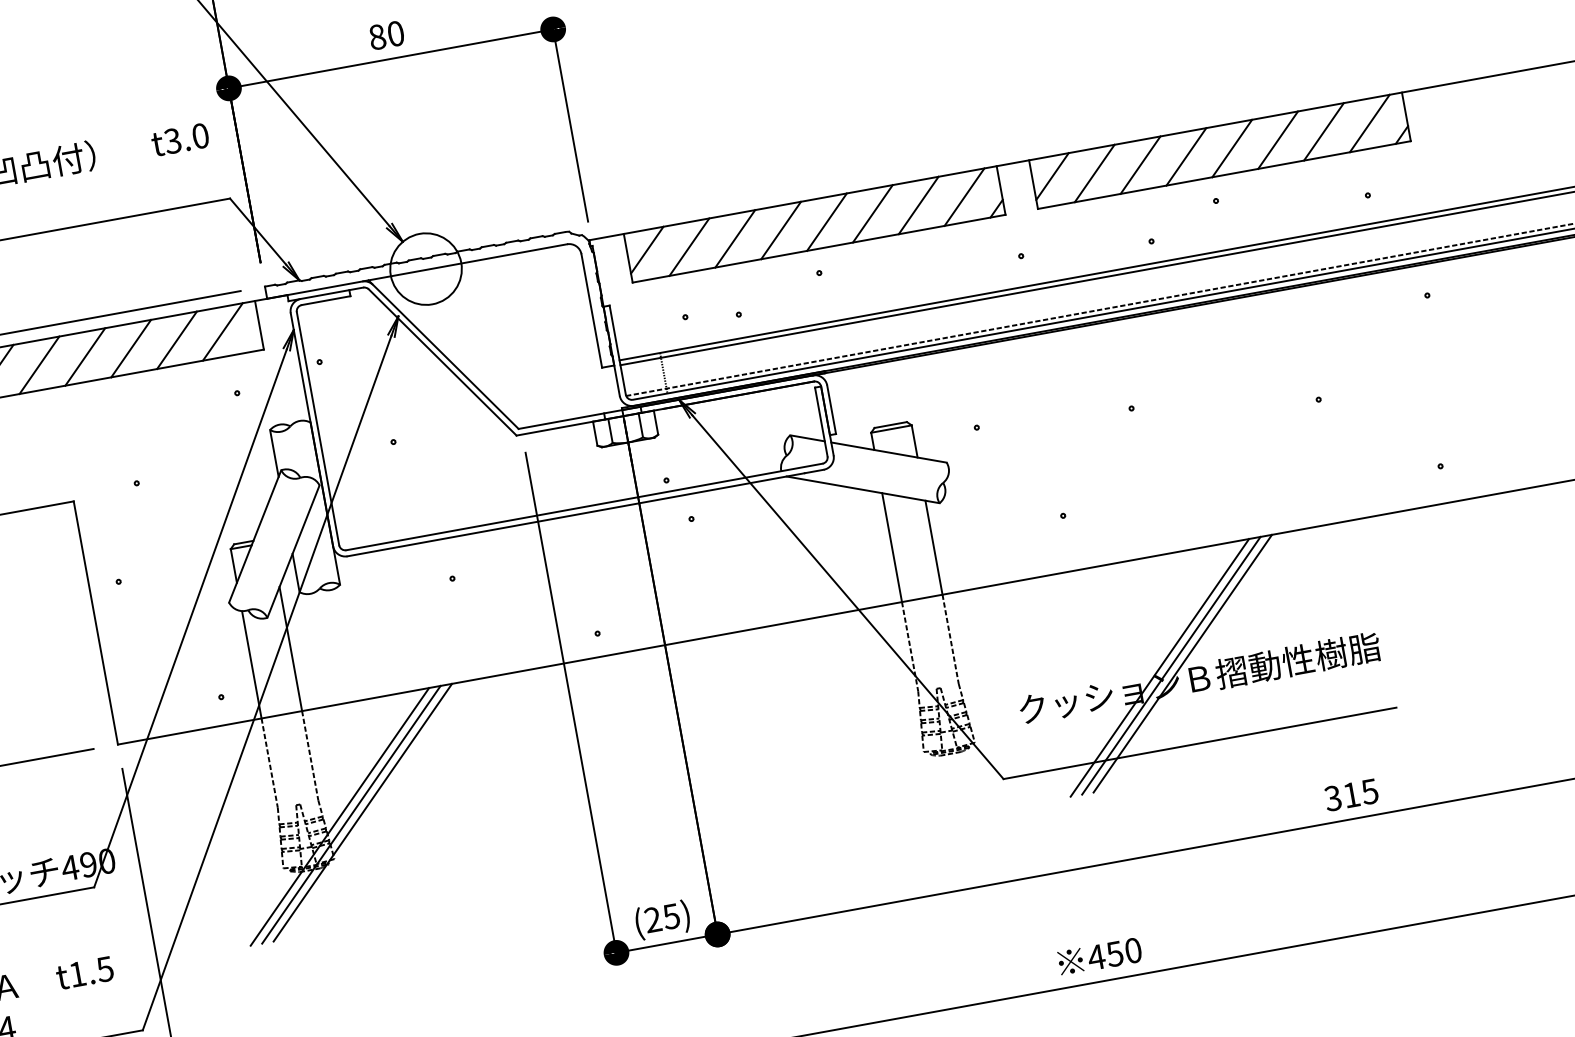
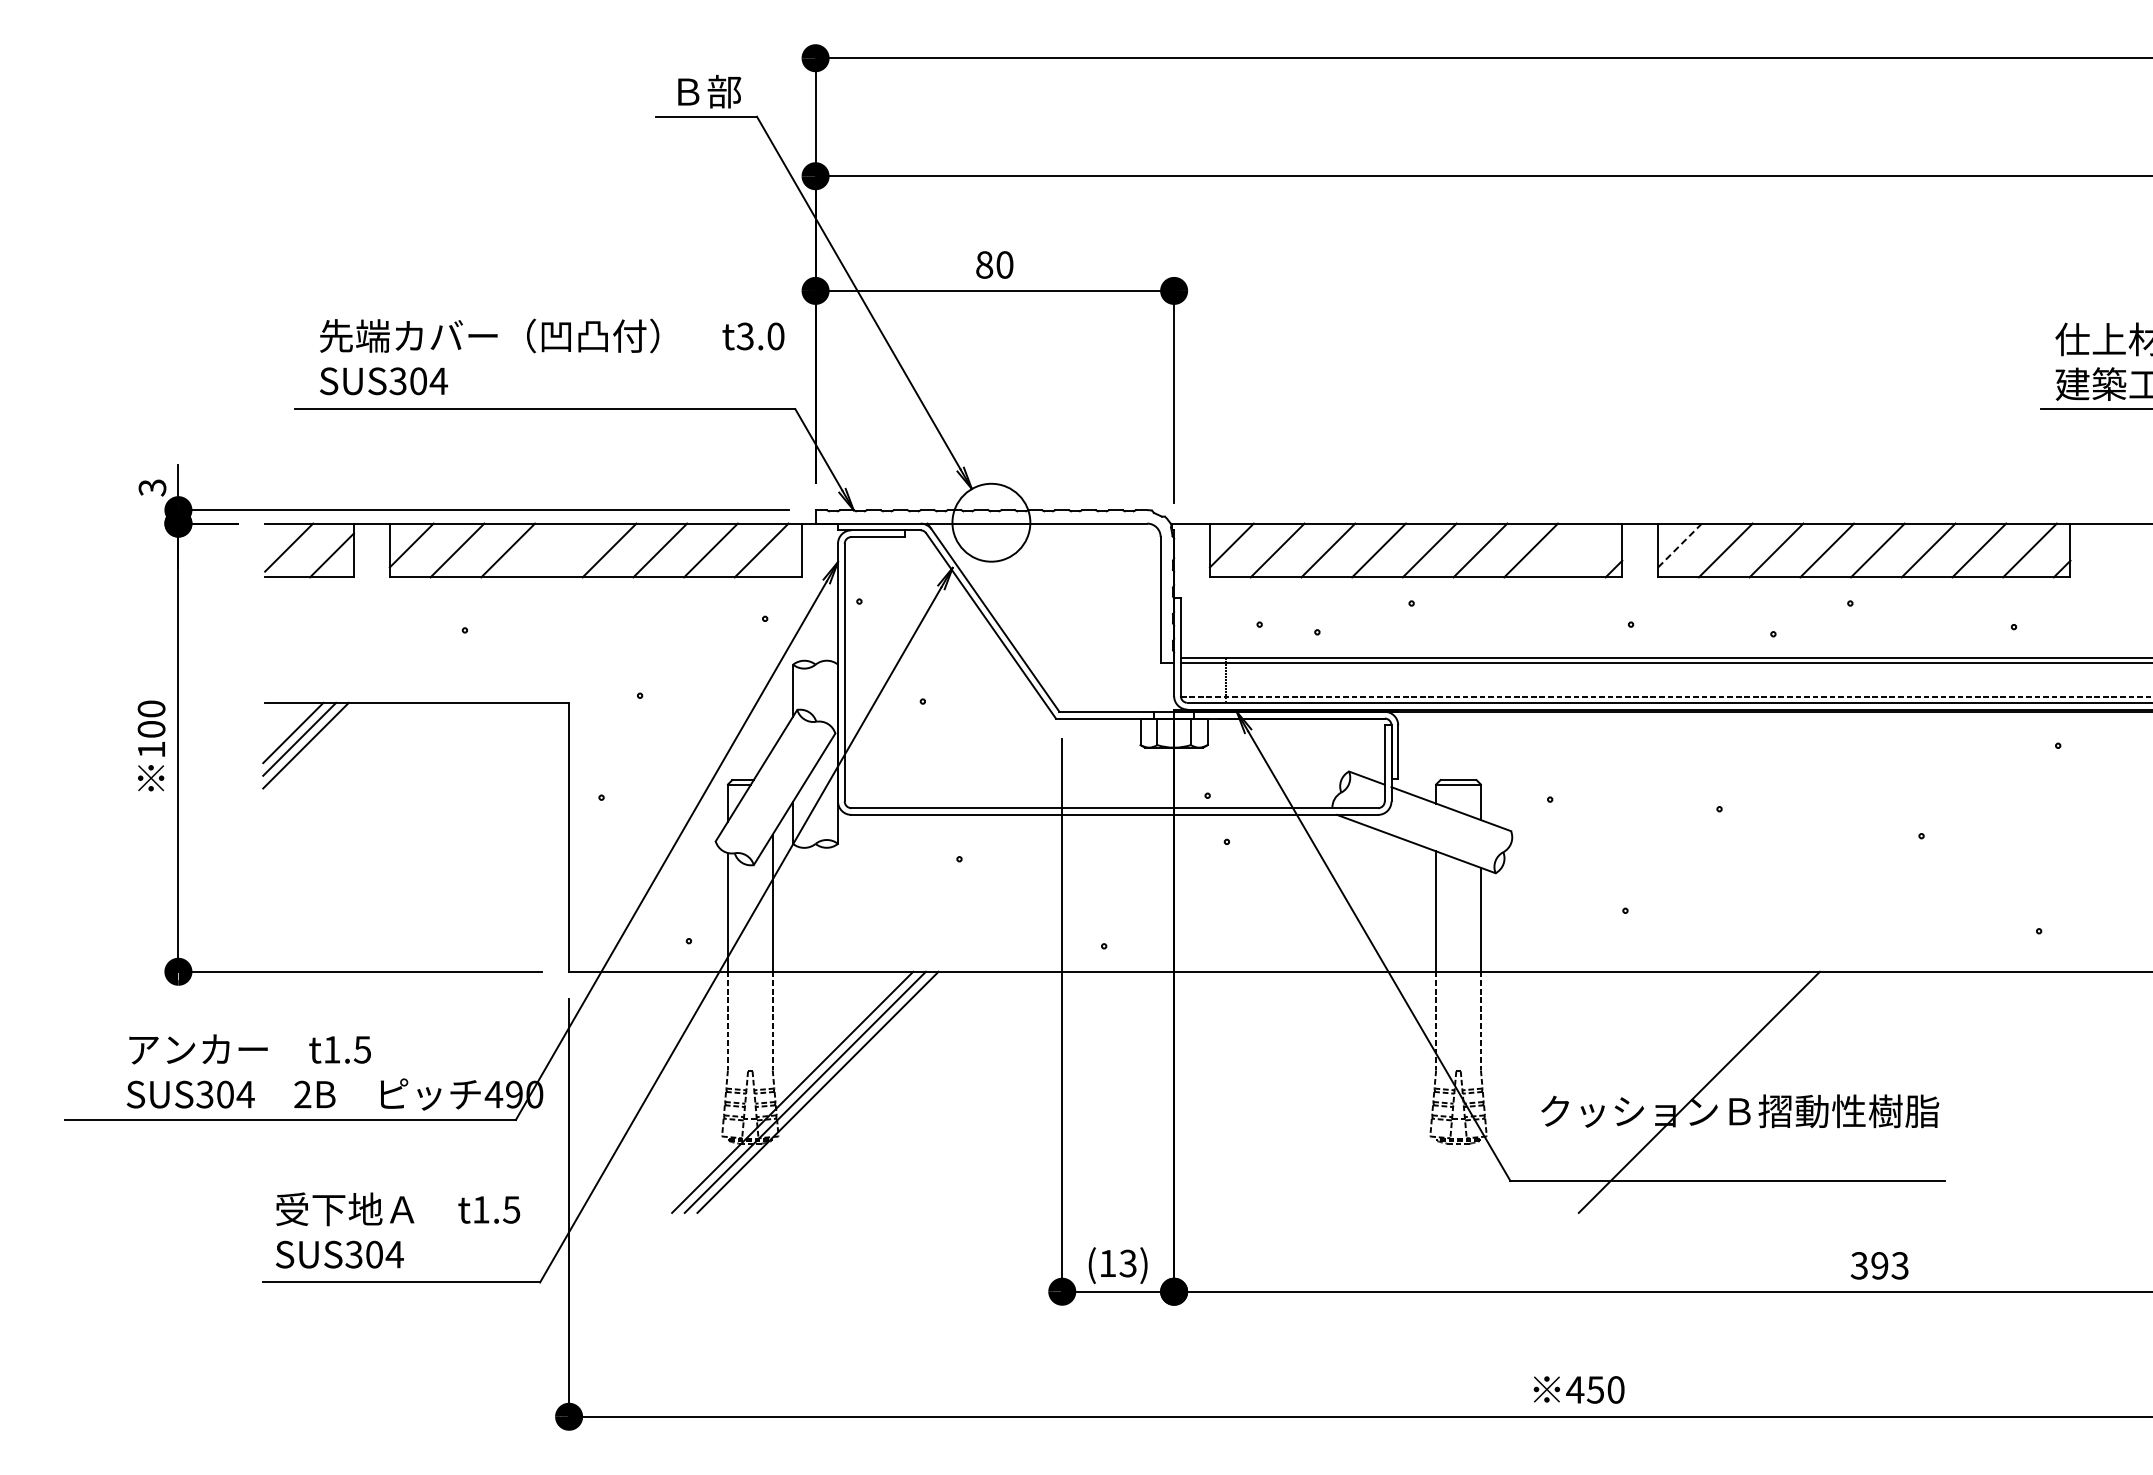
line: (1052, 176) -> (1680, 545), solid -> dashed
line: (964, 197) -> (1581, 550), removed
line: (39, 365) -> (558, 550), removed
line: (1182, 662) -> (1724, 1091), removed
line: (1170, 665) -> (1711, 1091), removed
text: (1360, 793) -> (1889, 1265), 315 -> 393
text: (661, 917) -> (1117, 1262), (25) -> (13)

